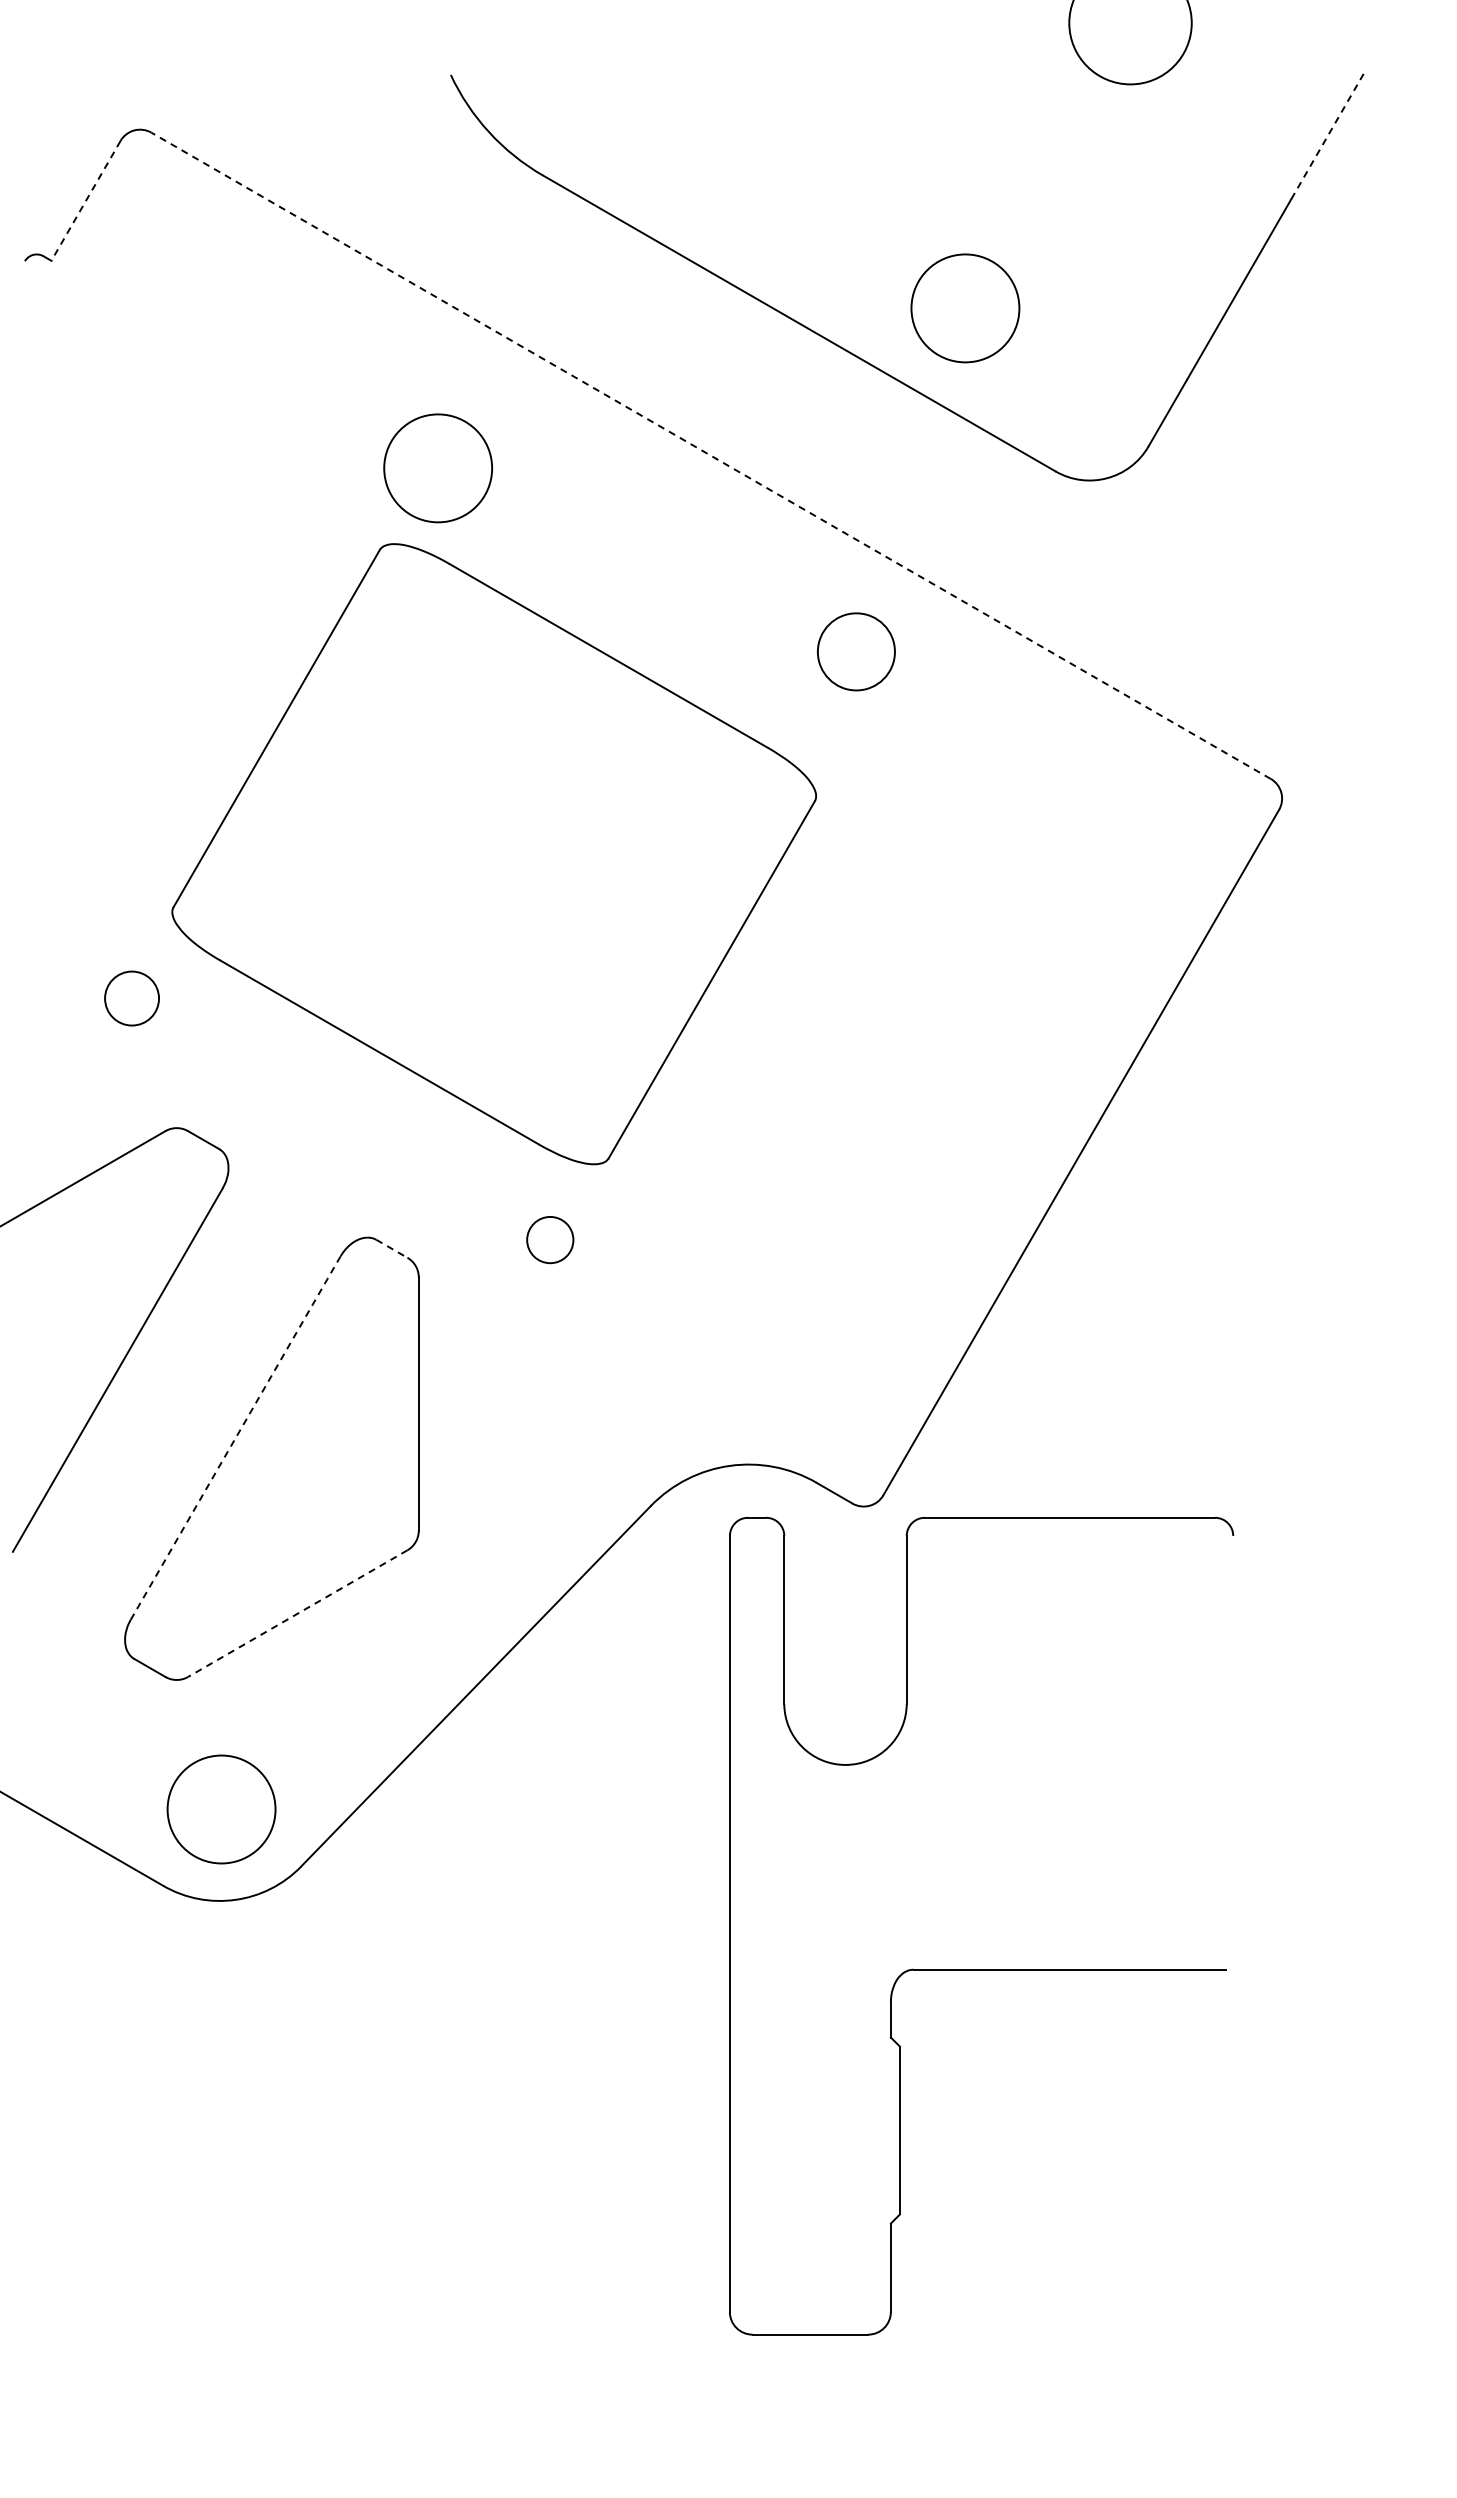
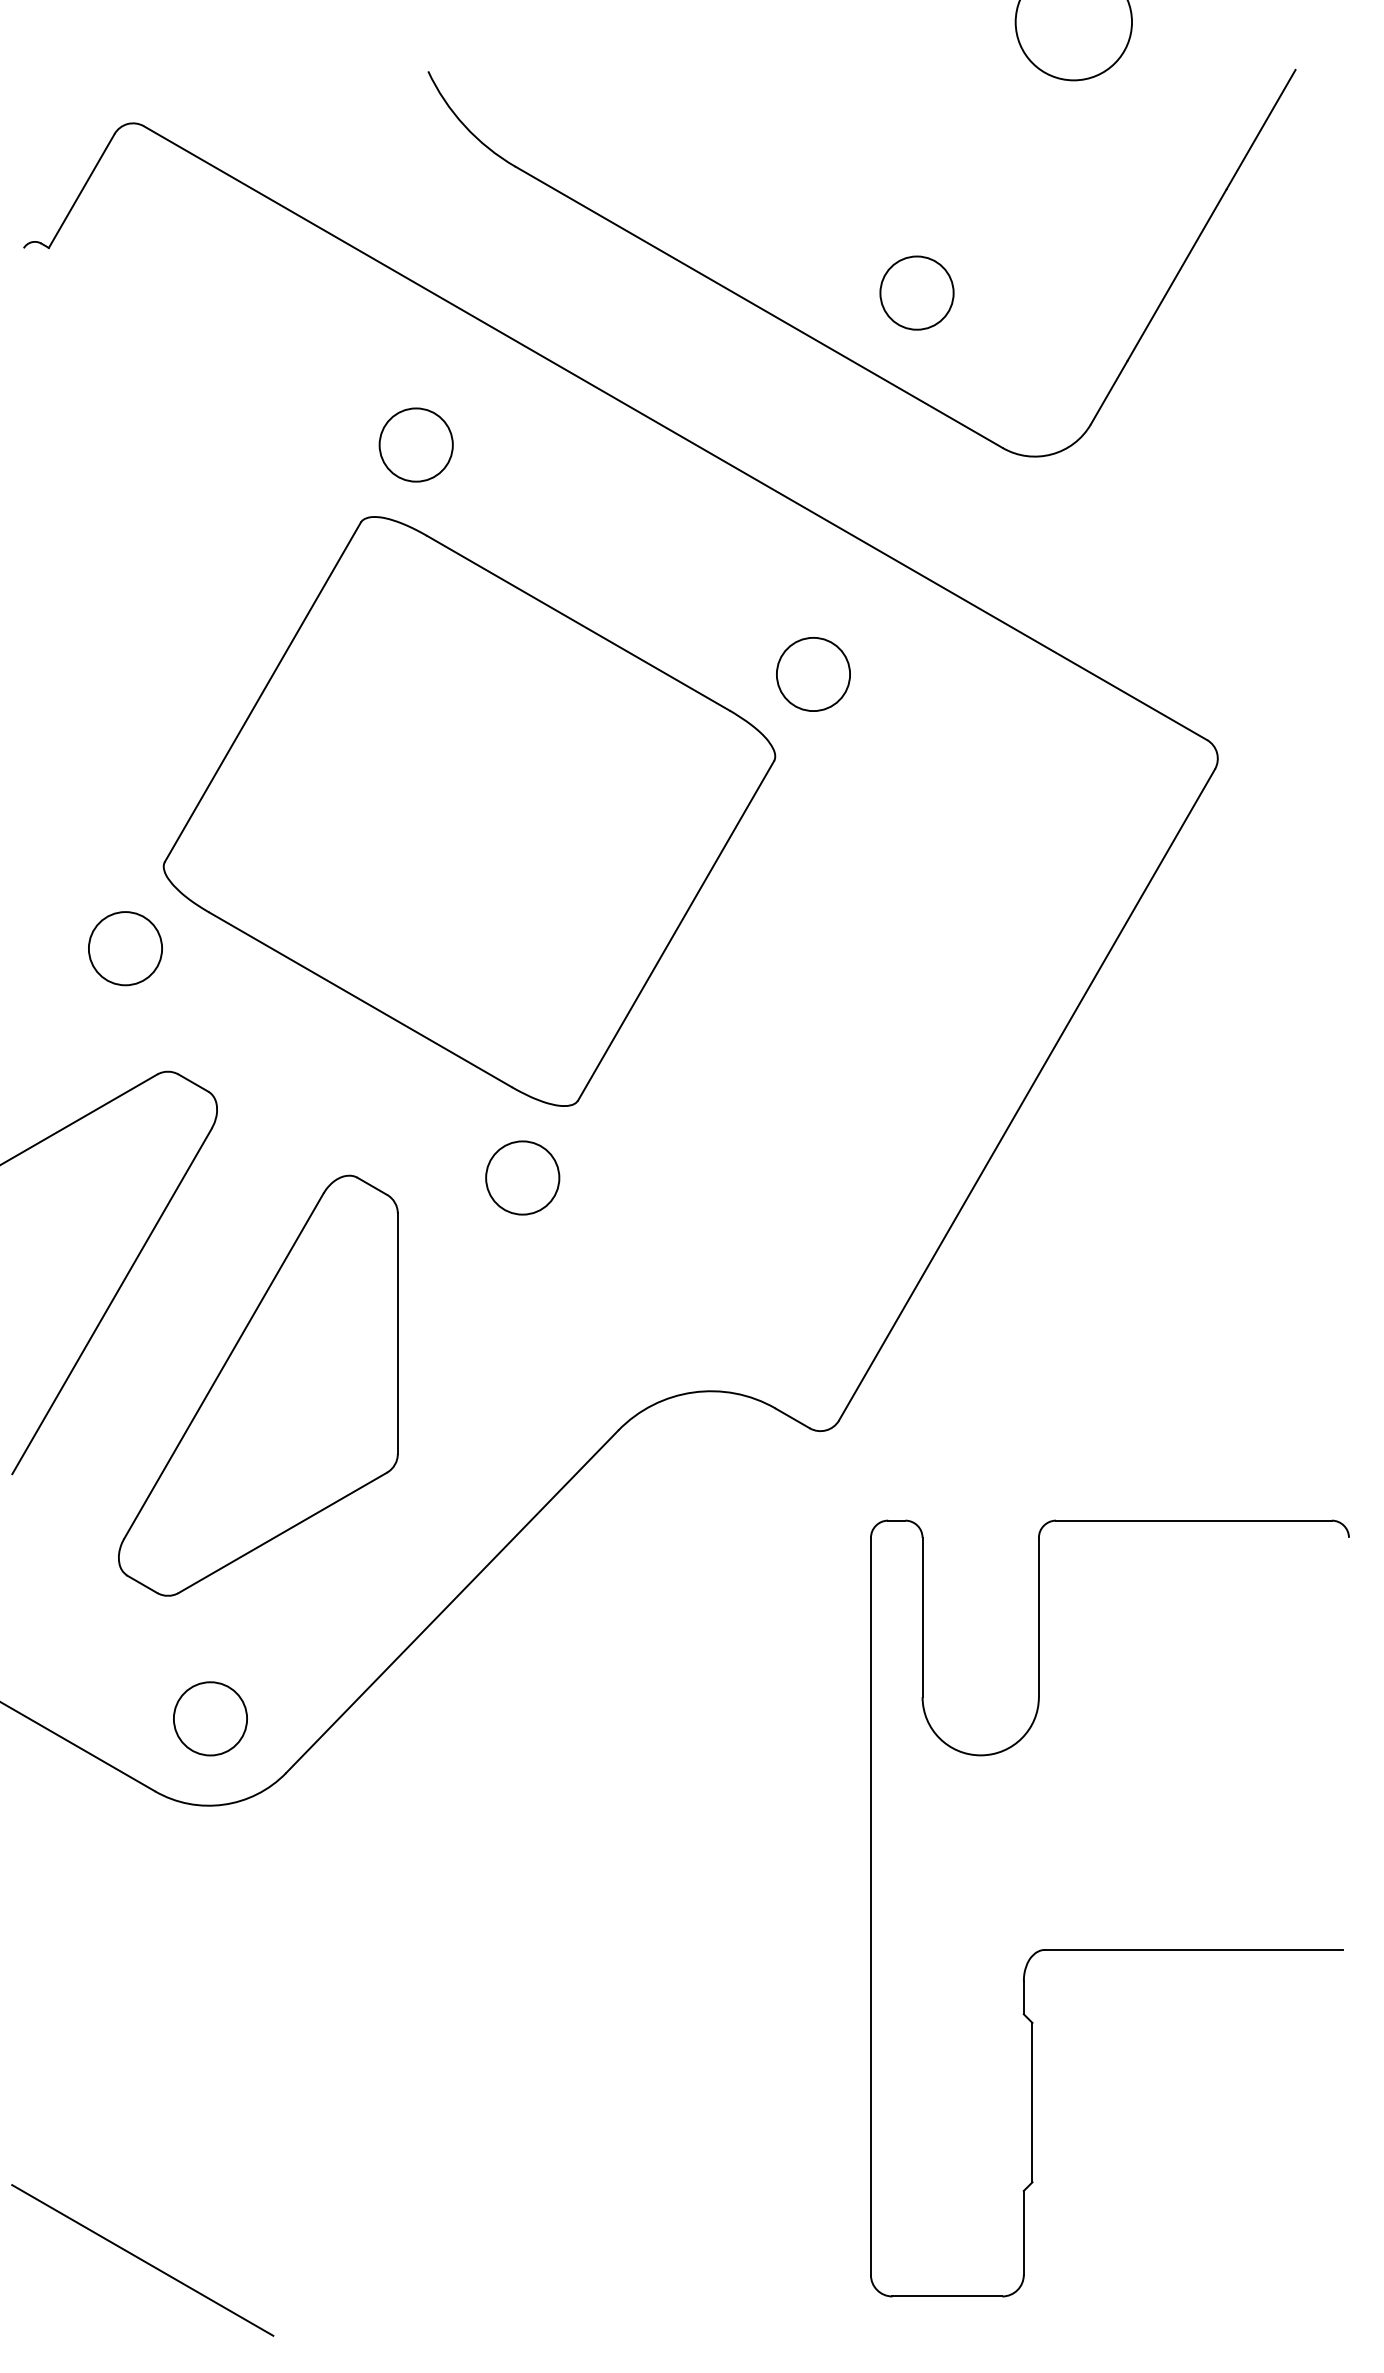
line: (1327, 136) -> (1260, 129), dashed -> solid
line: (85, 201) -> (81, 191), dashed -> solid
circle: (964, 307) -> (916, 292), size x0.71
line: (710, 455) -> (674, 432), dashed -> solid
circle: (437, 467) -> (415, 444), size x0.71
circle: (856, 651) -> (813, 674), moved
circle: (131, 998) -> (124, 948), size x1.43
circle: (549, 1239) -> (521, 1177), size x1.67
line: (391, 1248) -> (371, 1186), dashed -> solid
line: (235, 1438) -> (223, 1366), dashed -> solid
line: (297, 1613) -> (282, 1532), dashed -> solid
circle: (221, 1809) -> (210, 1718), size x0.71
part: (981, 1969) -> (1109, 1949), moved
line: (149, 2379) -> (142, 2260), added

